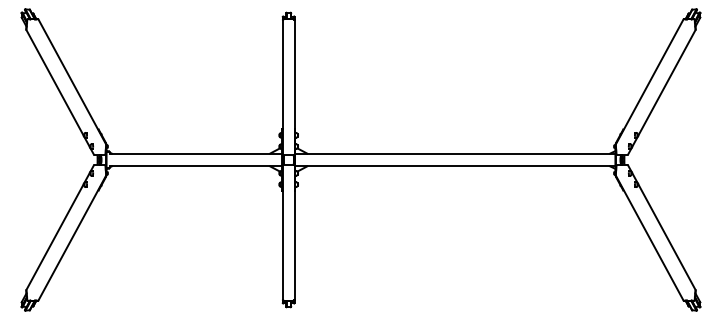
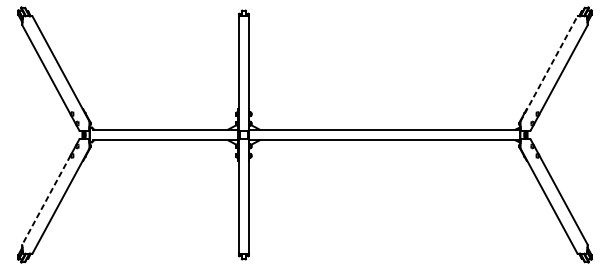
line: (649, 82) -> (548, 69), solid -> dashed
line: (54, 237) -> (45, 200), solid -> dashed

